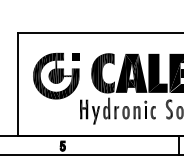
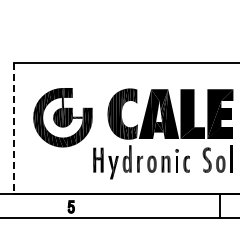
part: (75, 56) -> (87, 92), removed
line: (18, 84) -> (14, 128), solid -> dashed

